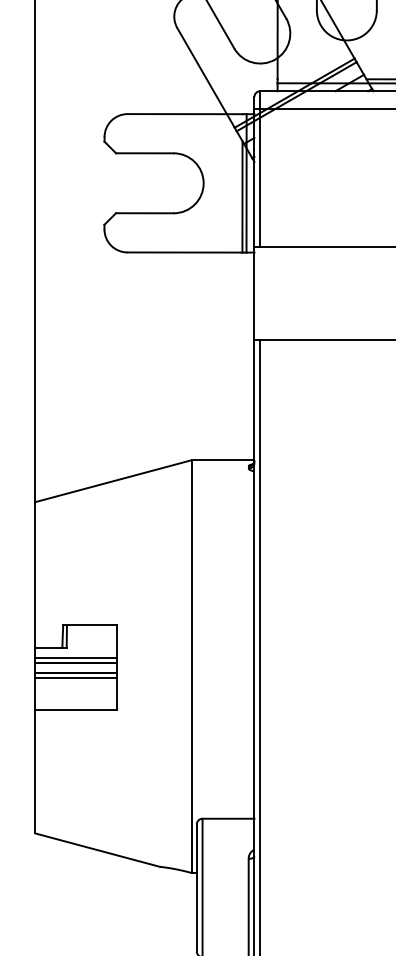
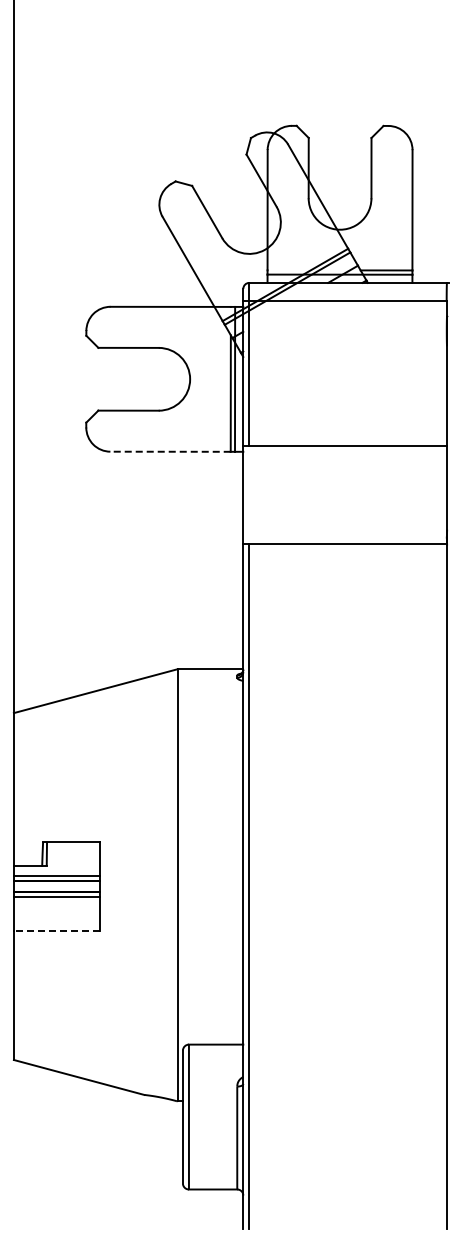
line: (184, 252) -> (170, 451), solid -> dashed
line: (76, 710) -> (56, 931), solid -> dashed

